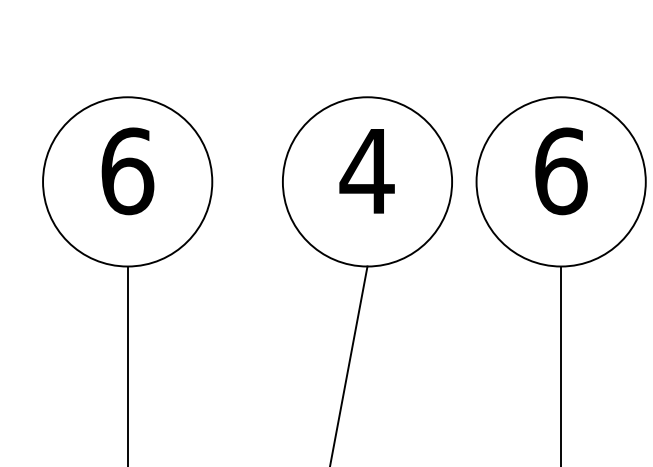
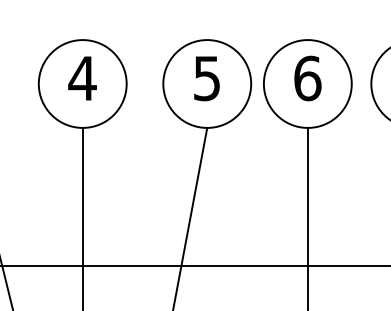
text: (127, 171) -> (82, 78), 6 -> 4
text: (366, 171) -> (206, 78), 4 -> 5

